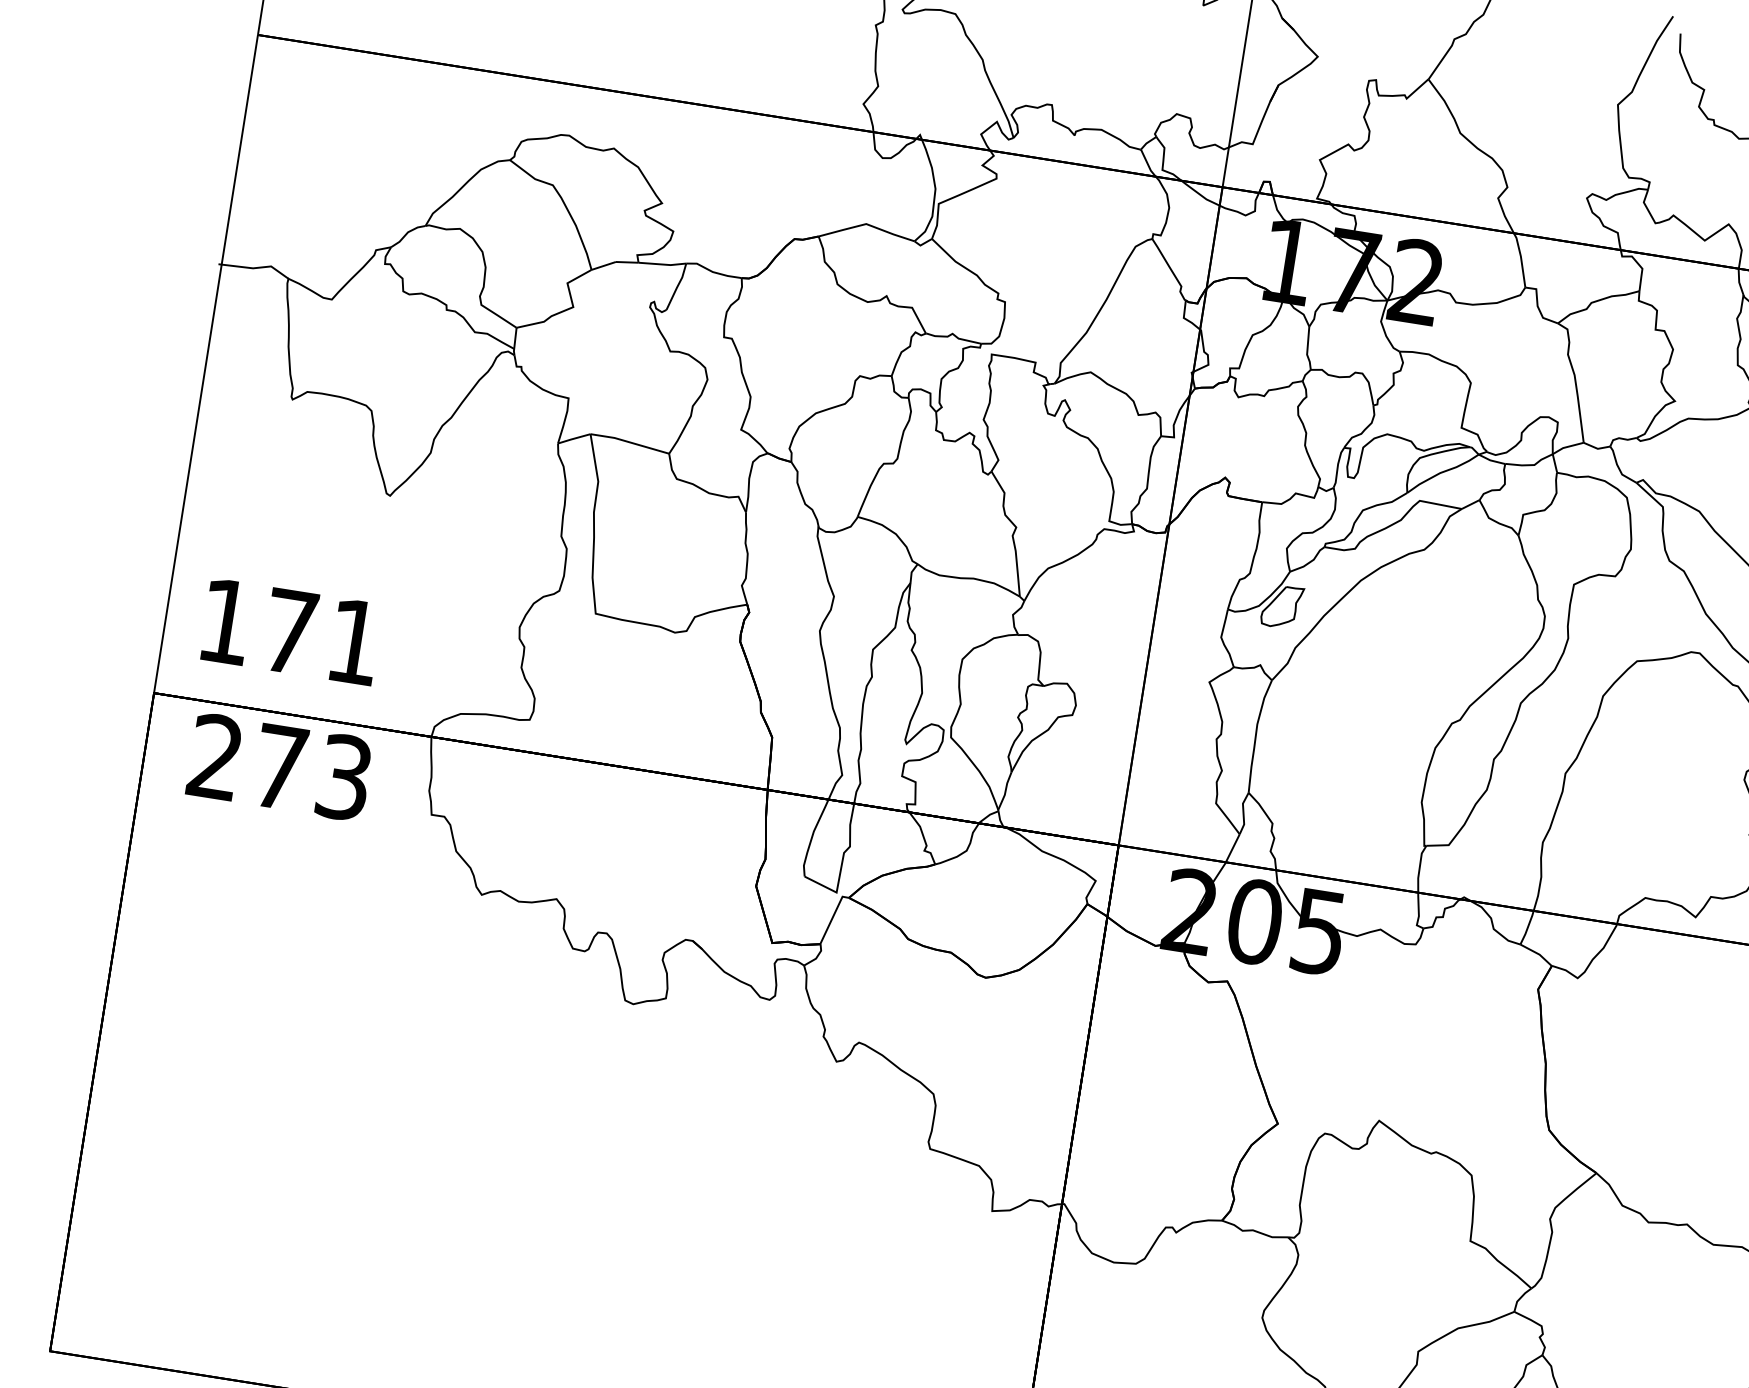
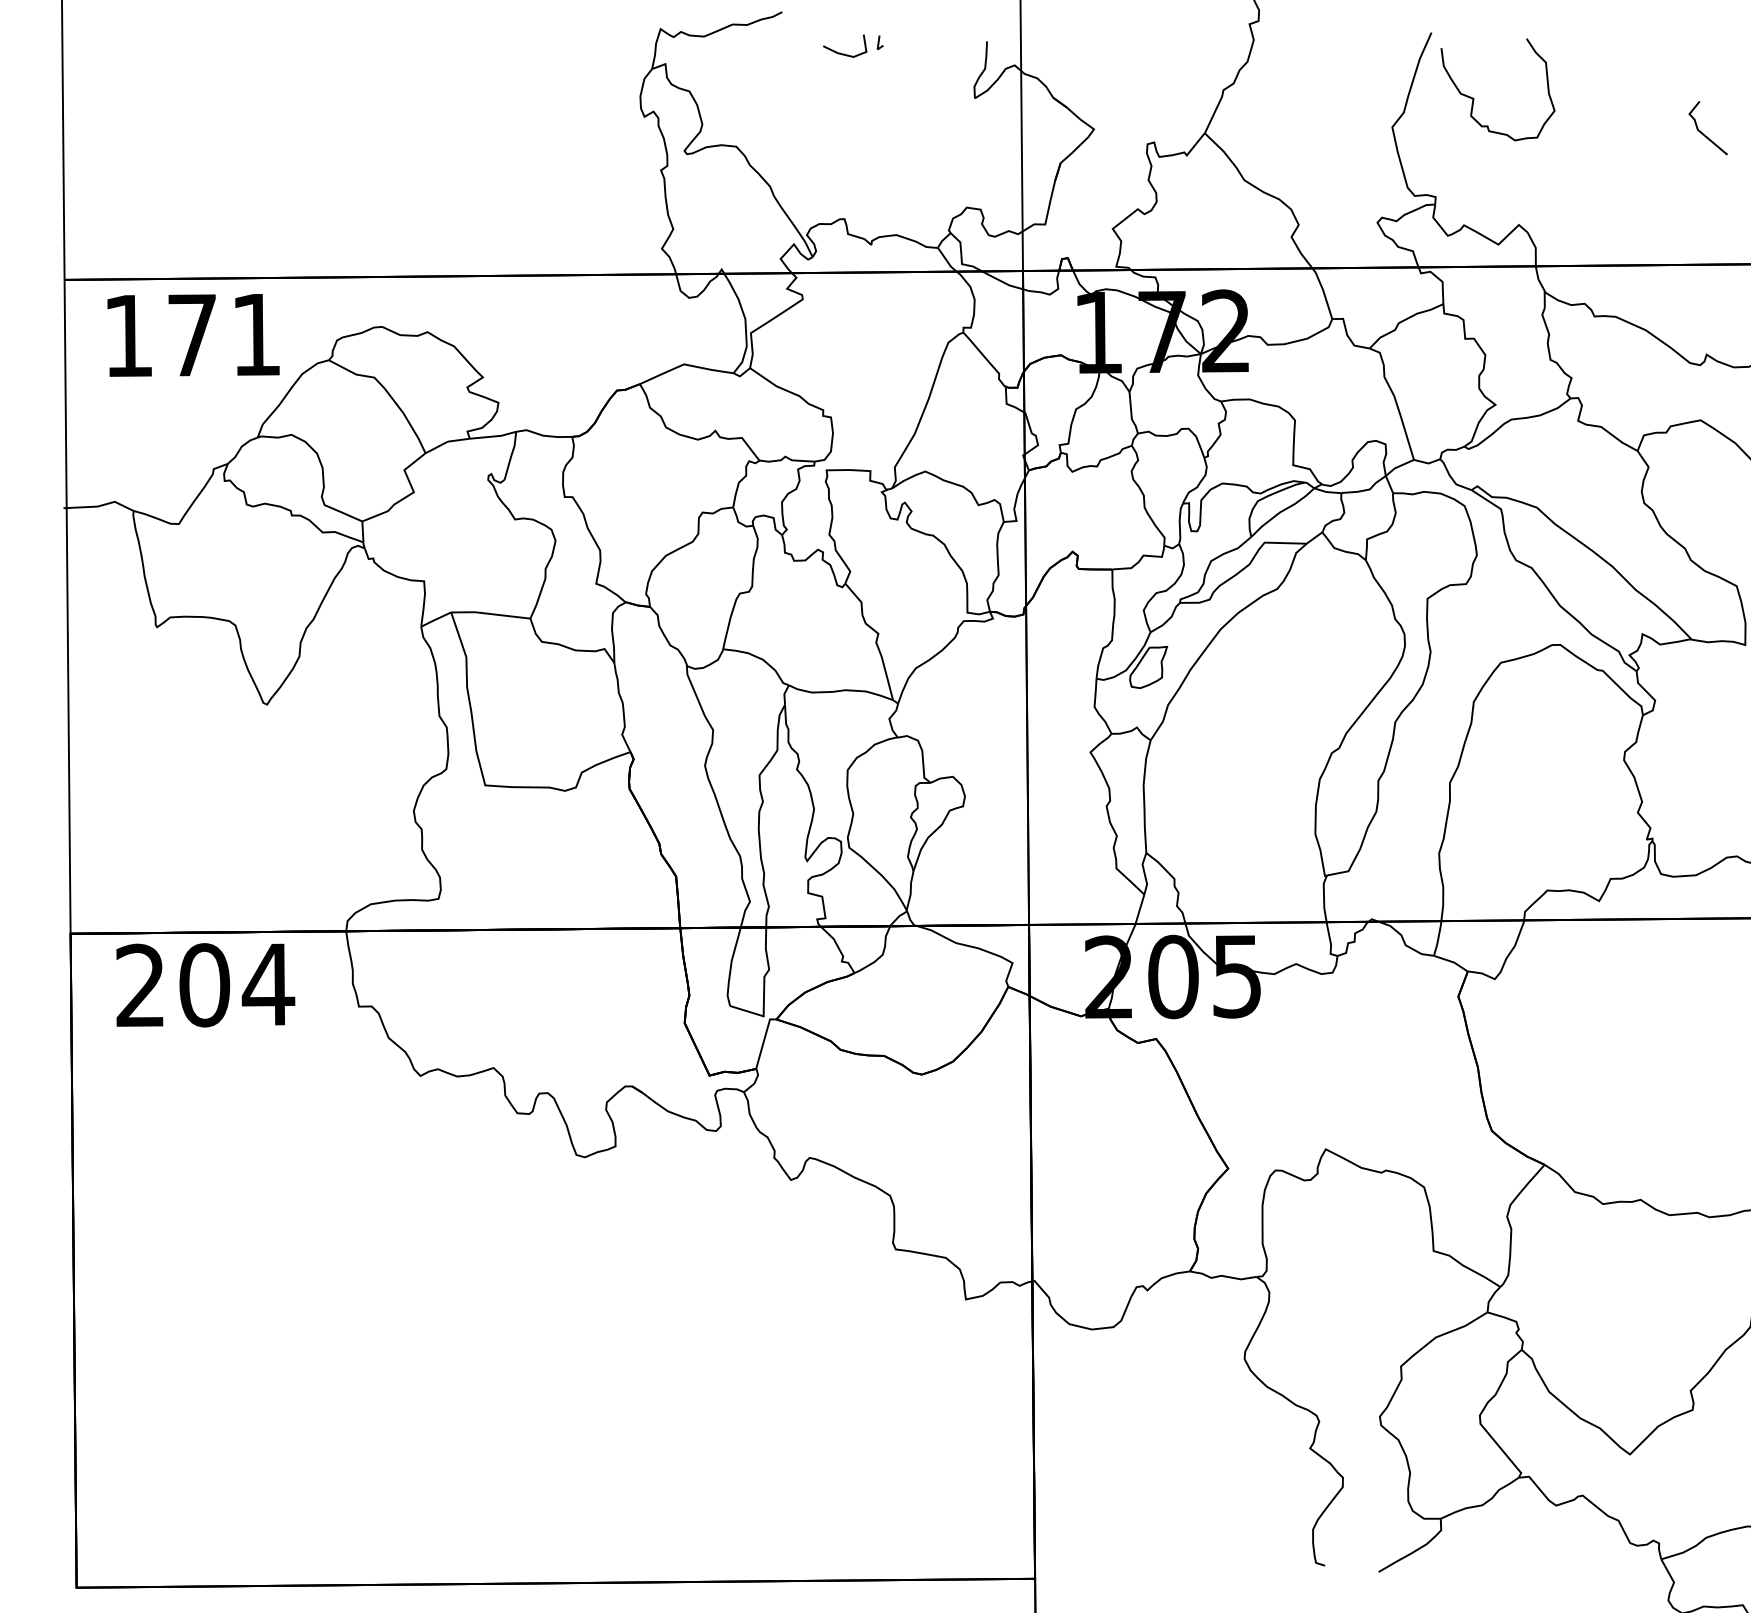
text: (291, 632) -> (193, 335), moved
text: (313, 772) -> (237, 984), 273 -> 204

